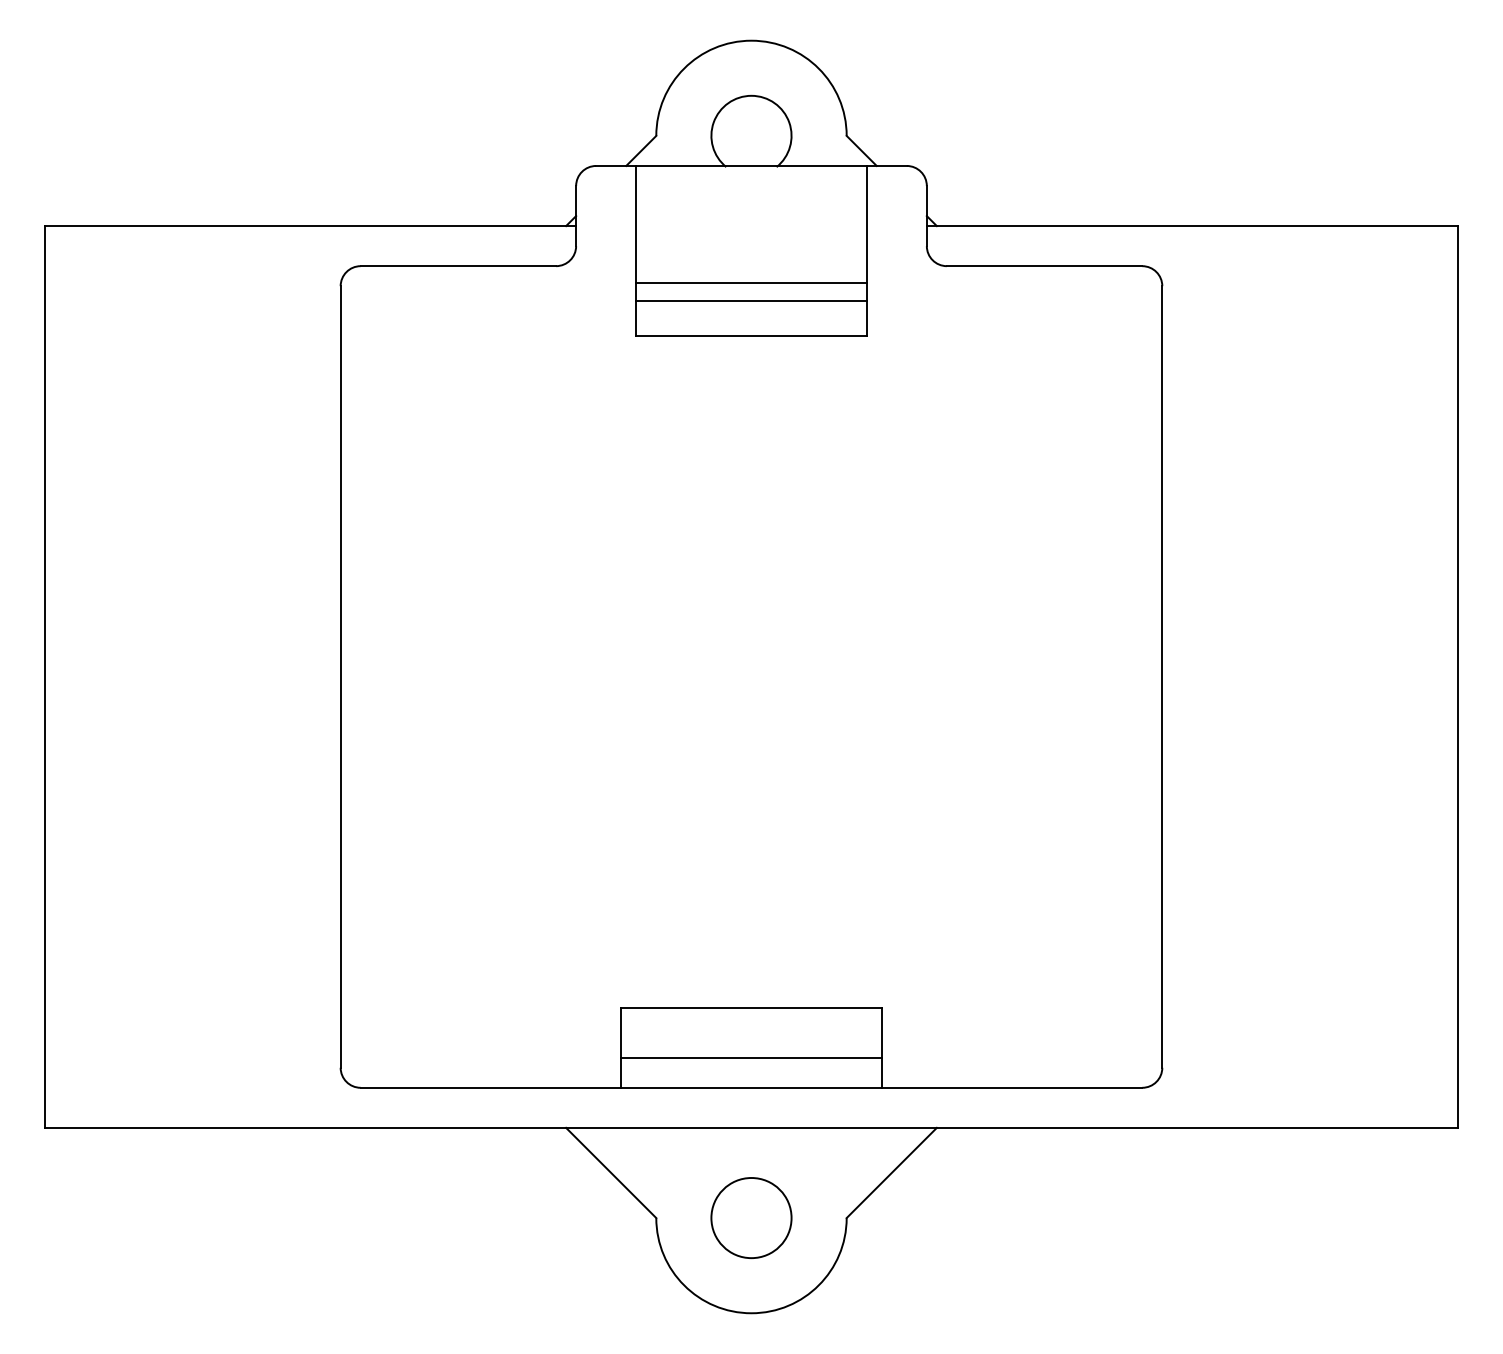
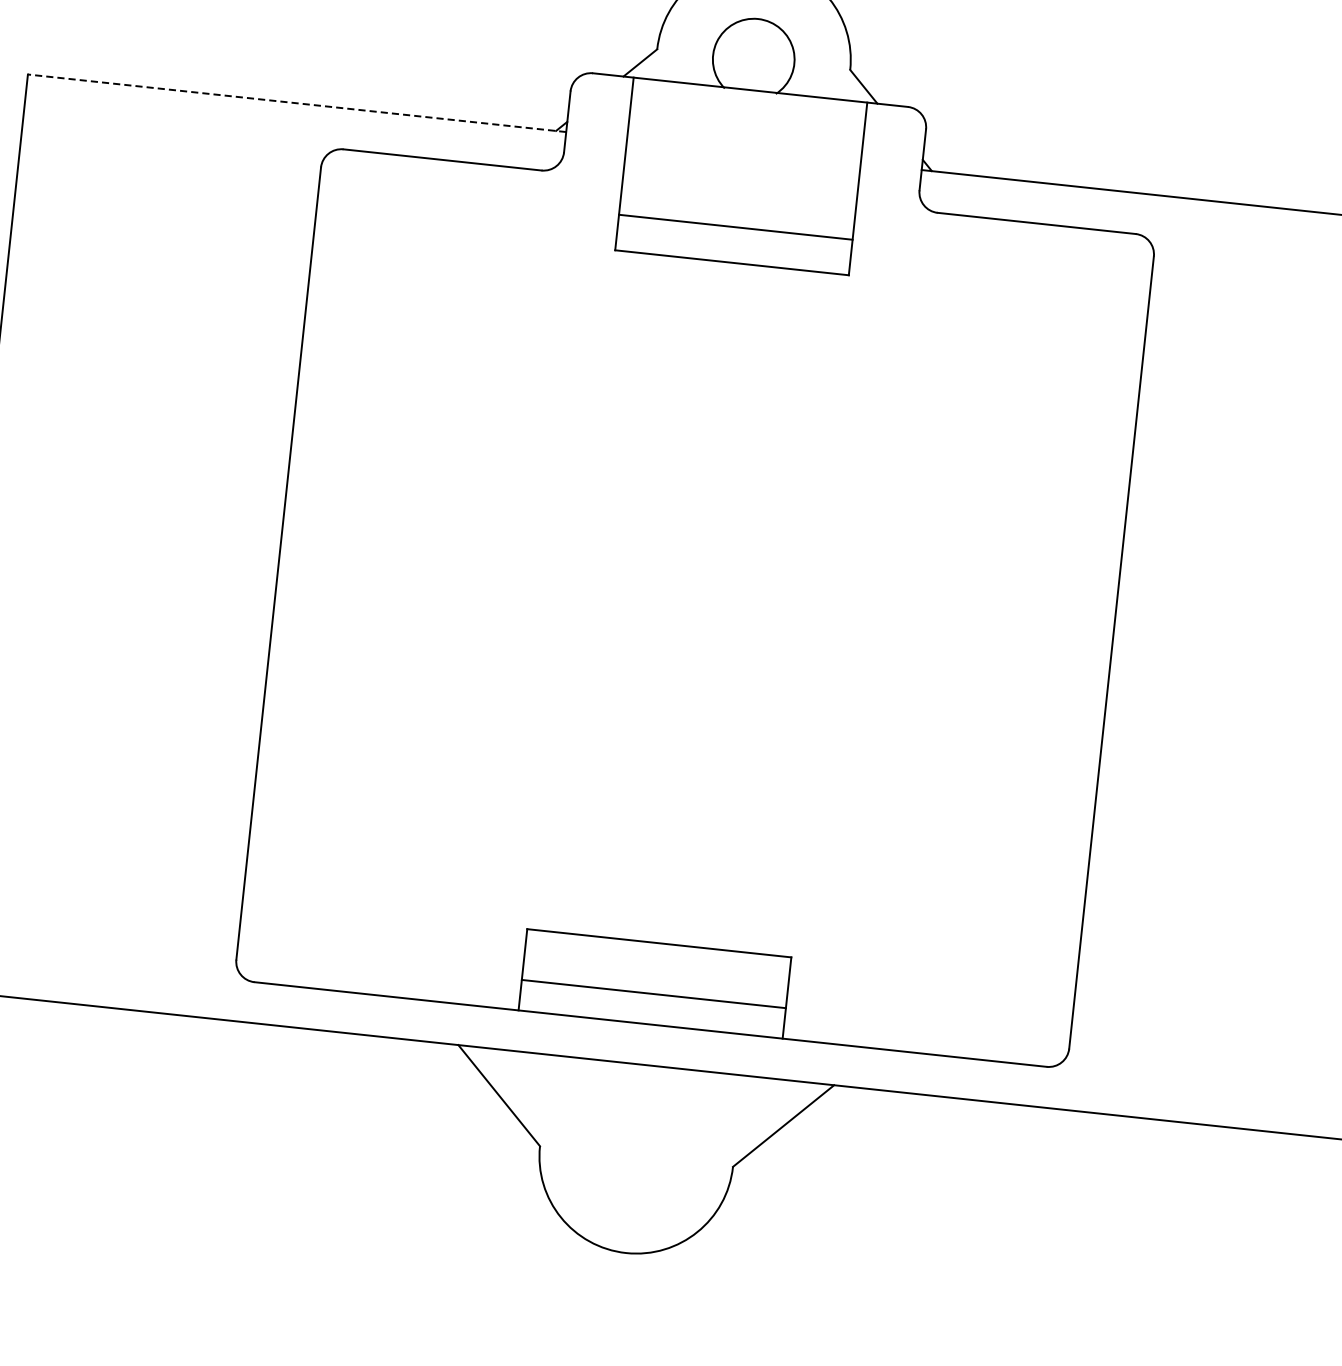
line: (310, 226) -> (296, 103), solid -> dashed
line: (751, 282) -> (737, 208), removed
circle: (751, 1217) -> (636, 1155), removed

